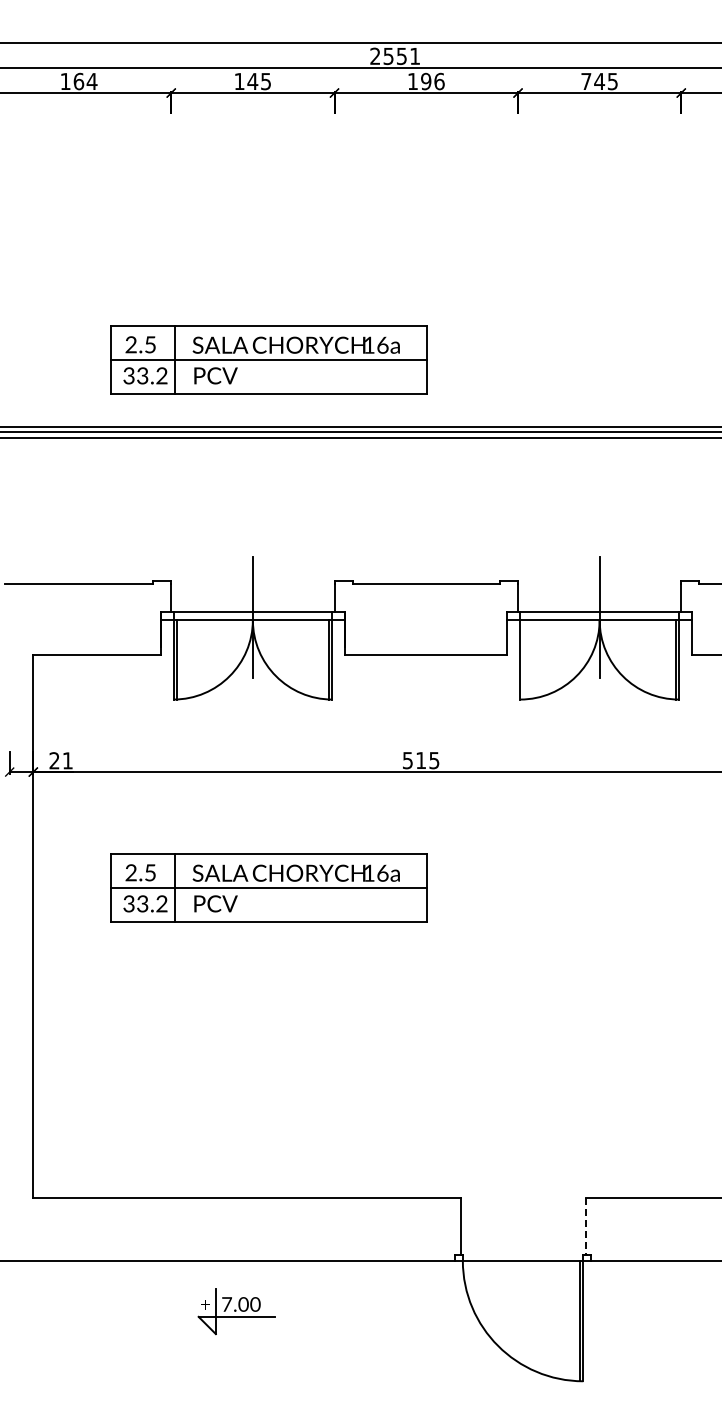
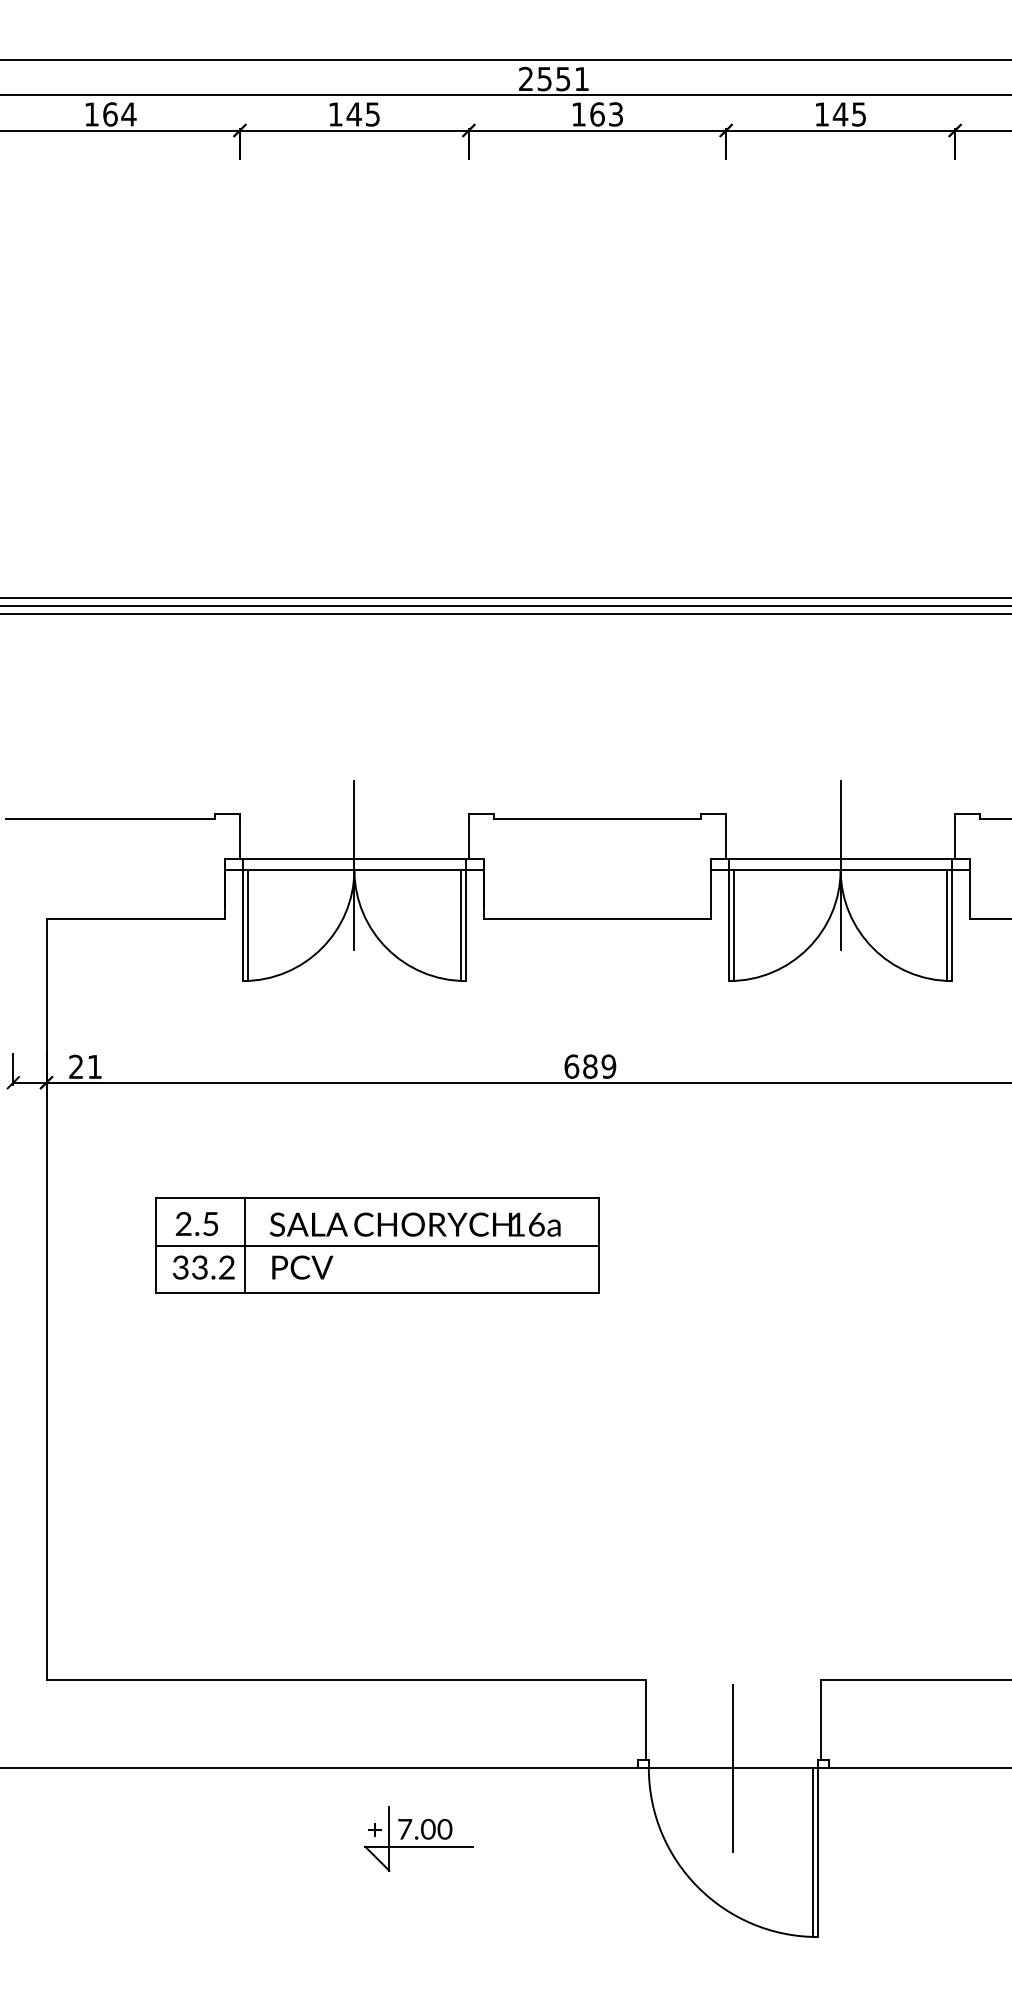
text: (432, 81) -> (606, 114), 196 -> 163
text: (586, 81) -> (822, 114), 745 -> 145
part: (268, 359) -> (376, 504), removed
line: (523, 659) -> (733, 924), added
text: (420, 760) -> (589, 1066), 515 -> 689
line: (585, 1226) -> (820, 1719), dashed -> solid
line: (523, 1260) -> (733, 1767), added
part: (236, 1311) -> (418, 1839), moved

